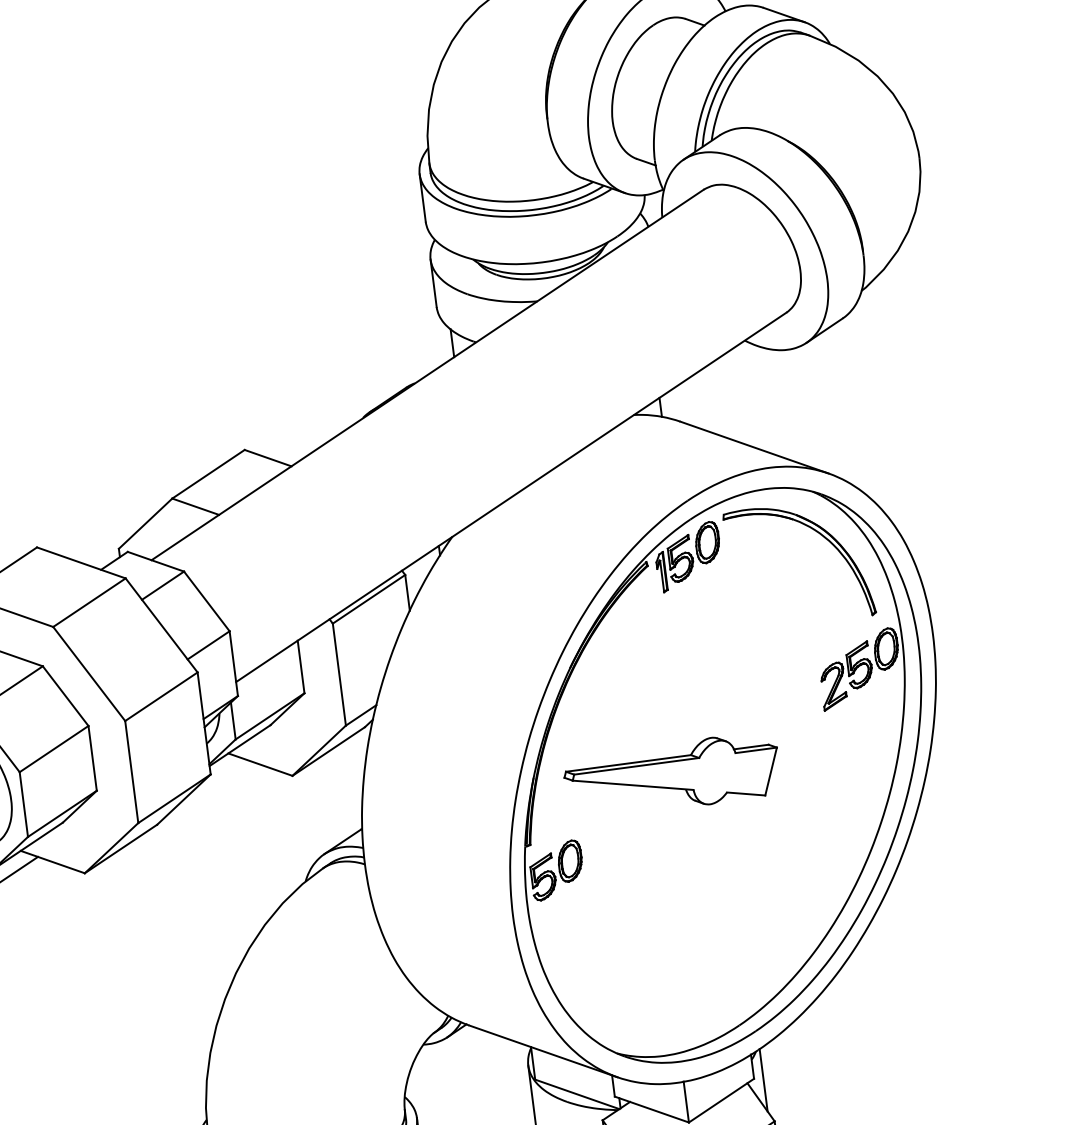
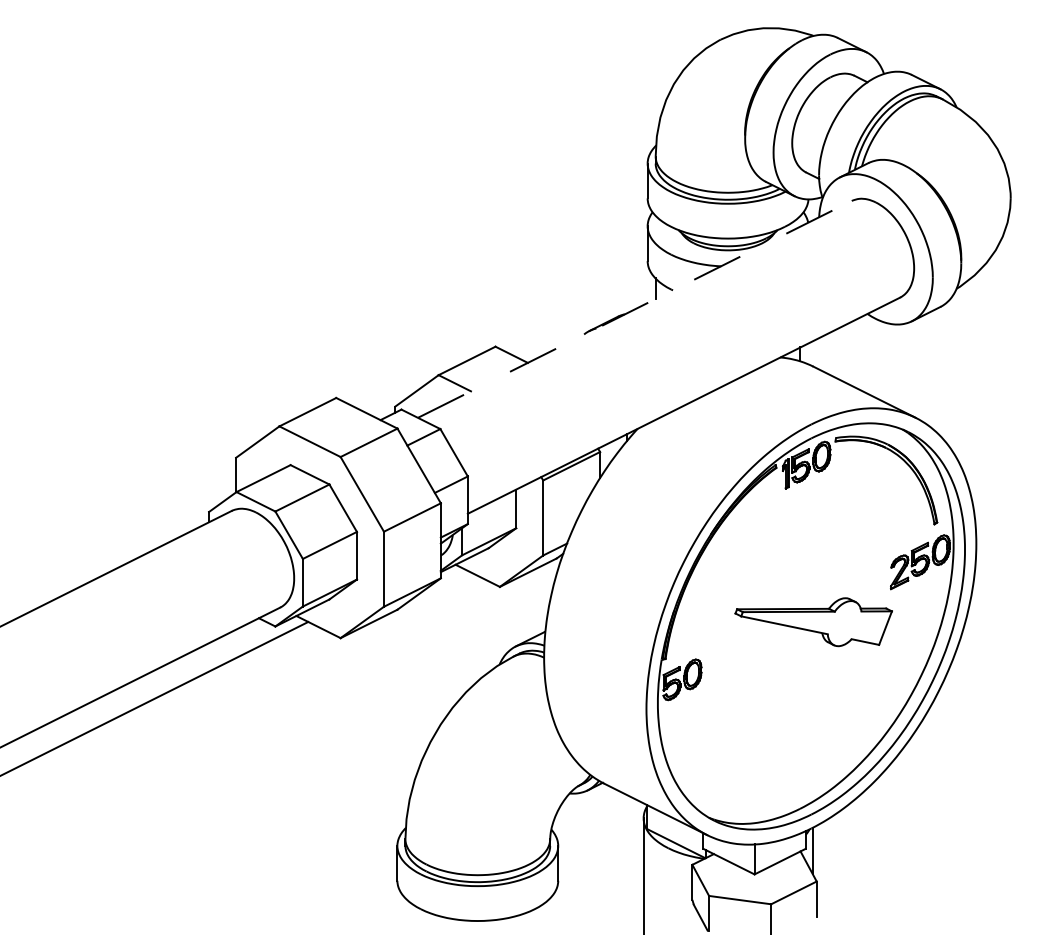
line: (427, 375) -> (634, 309), solid -> dashed
part: (672, 776) -> (813, 622), moved

